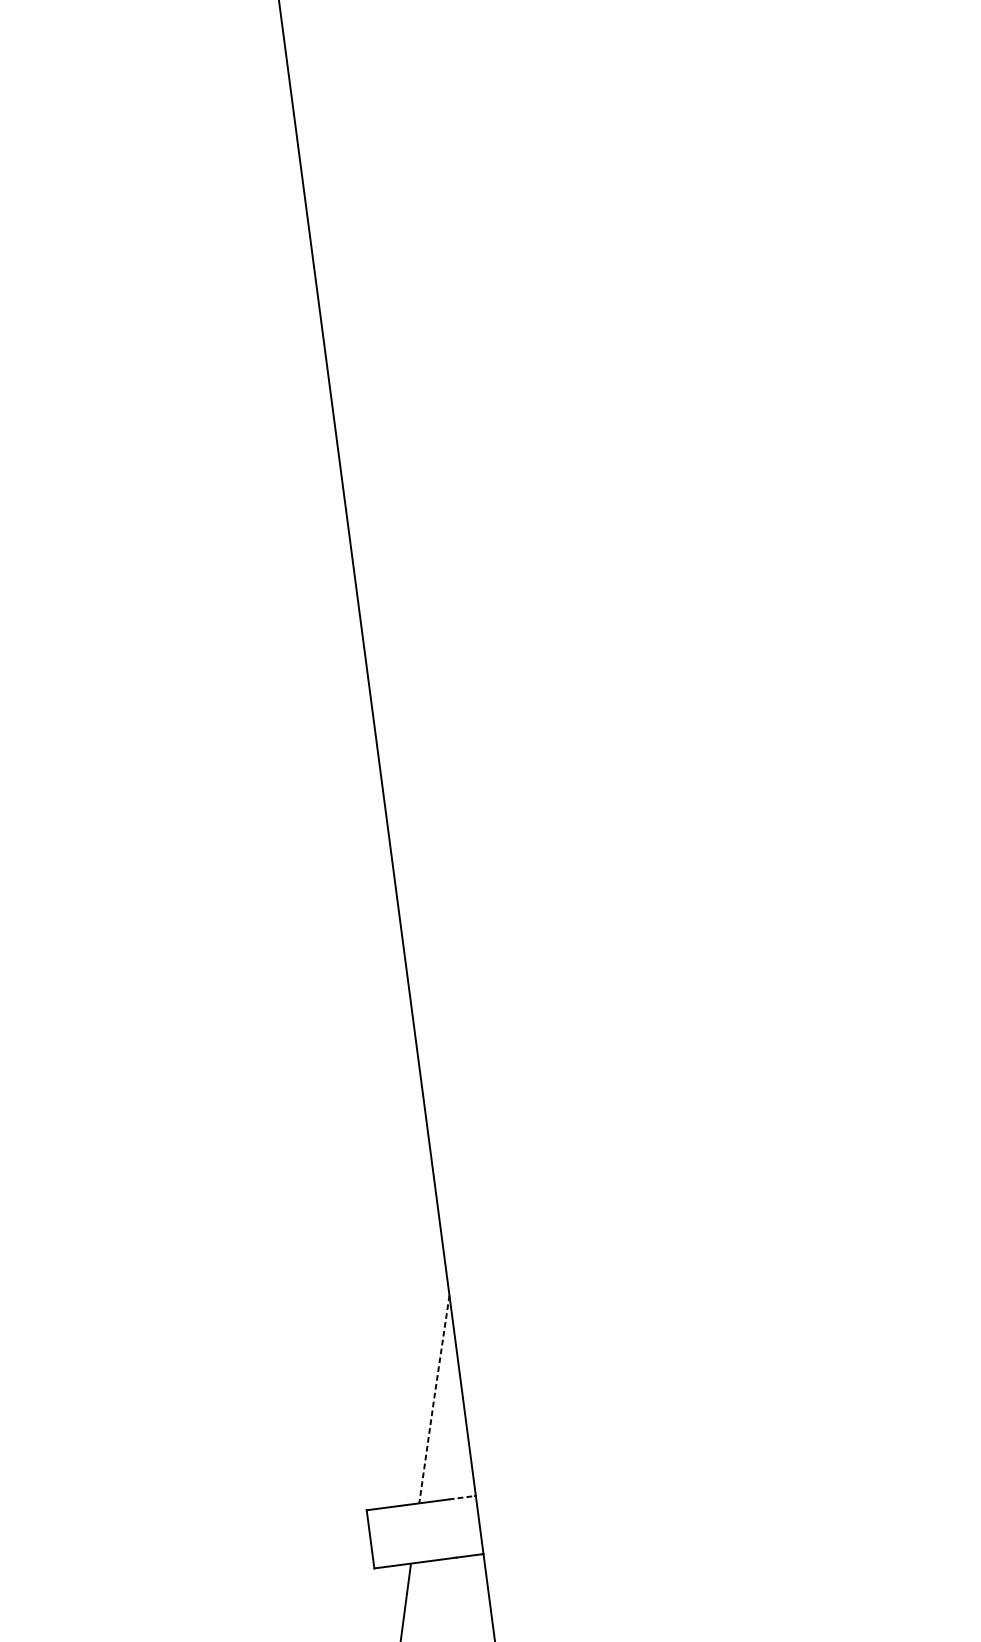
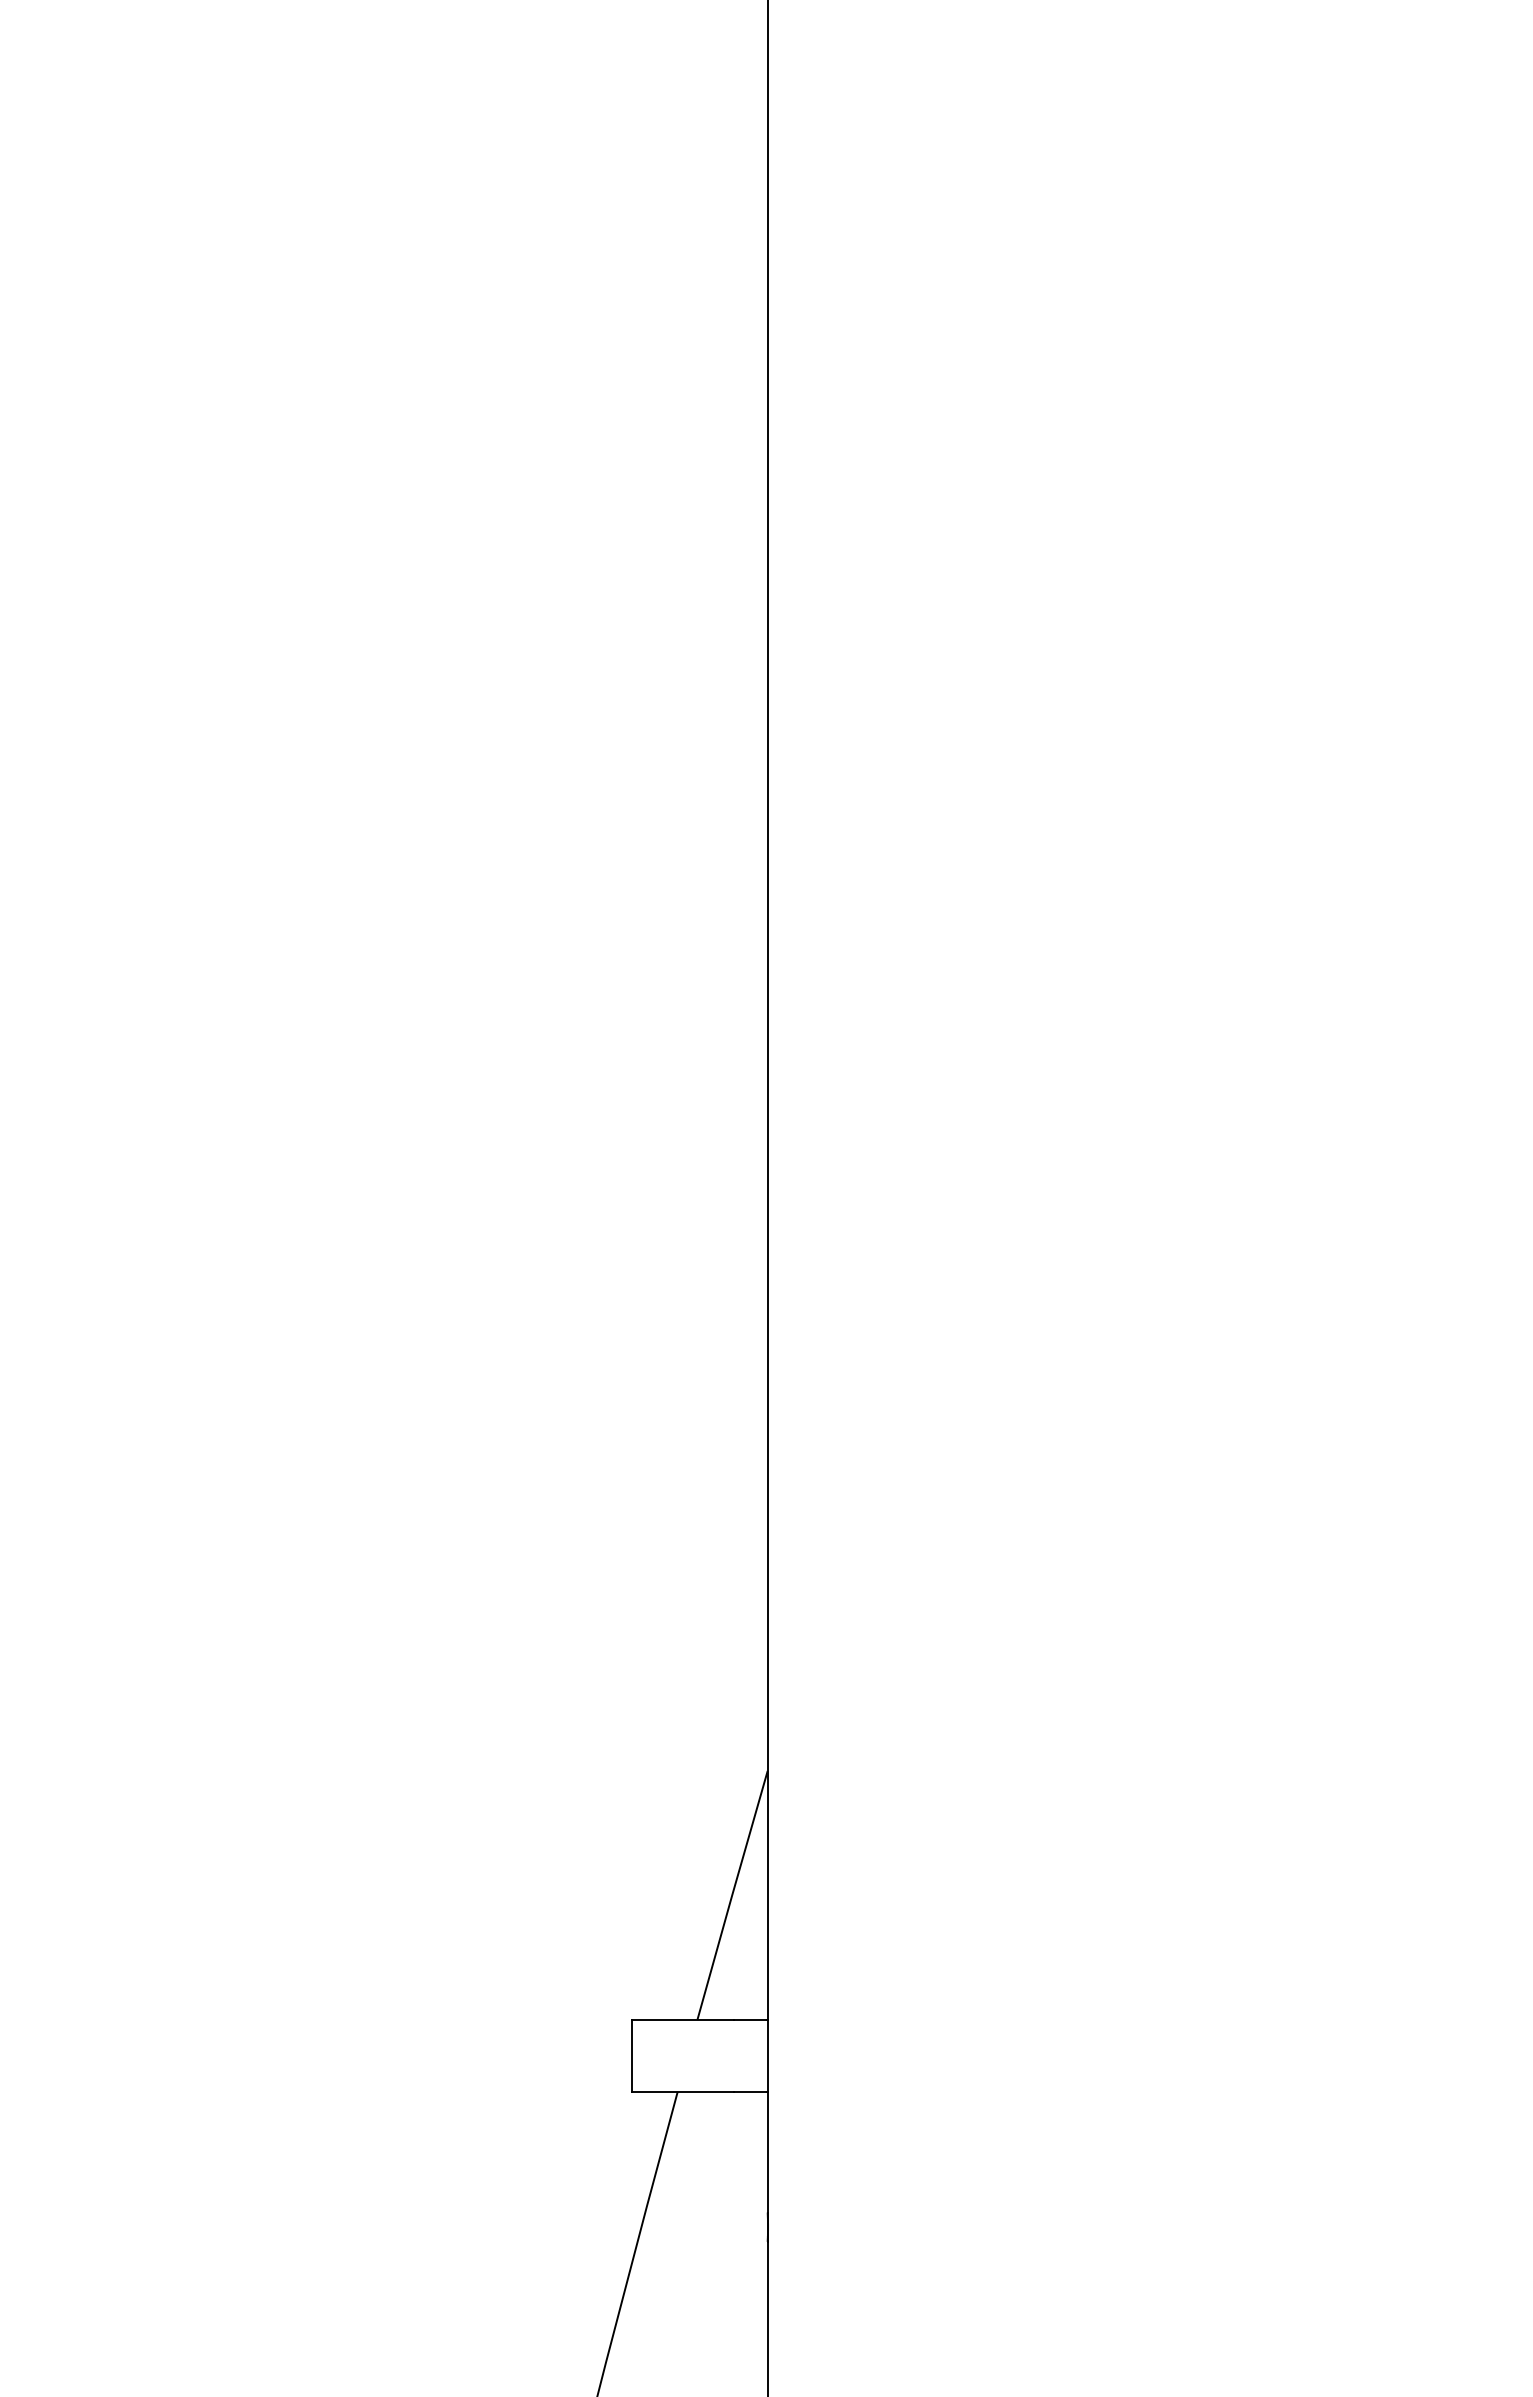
line: (434, 1399) -> (732, 1895), dashed -> solid
line: (461, 1497) -> (750, 2019), dashed -> solid

